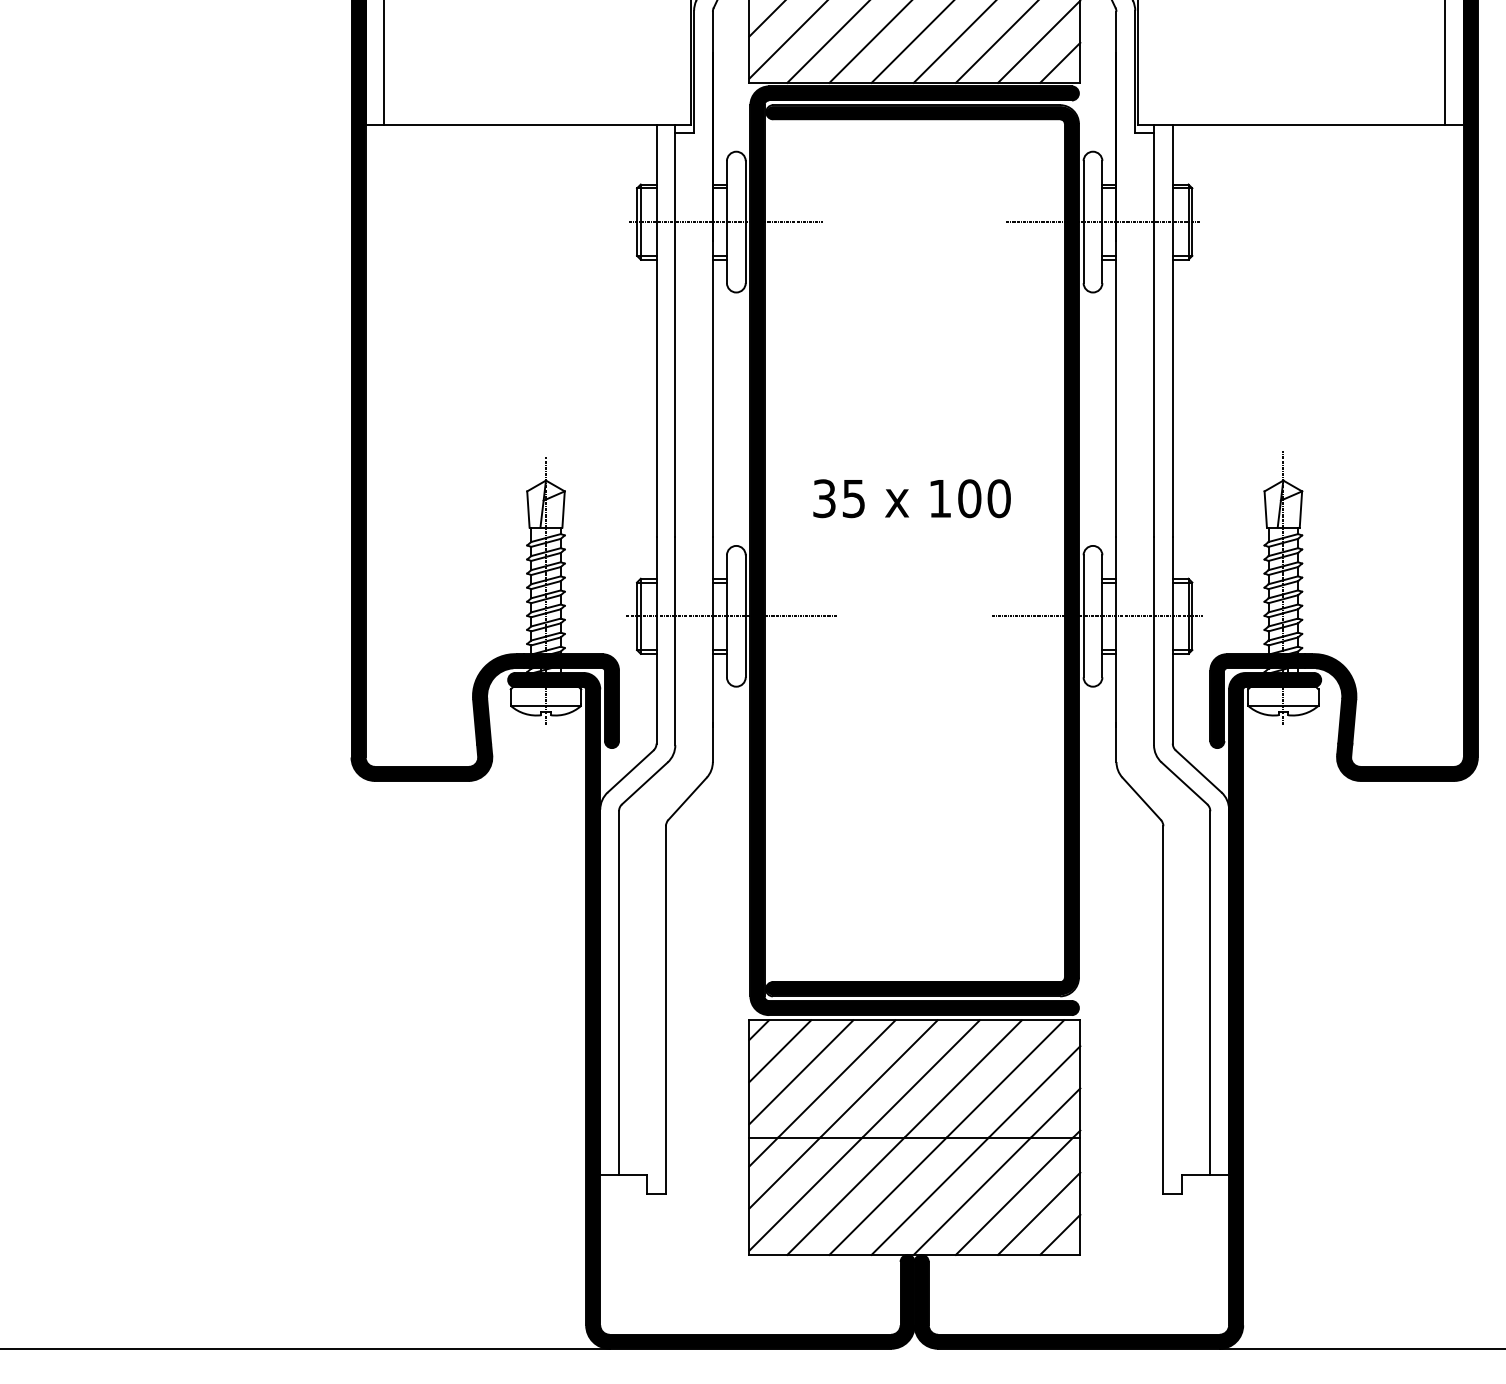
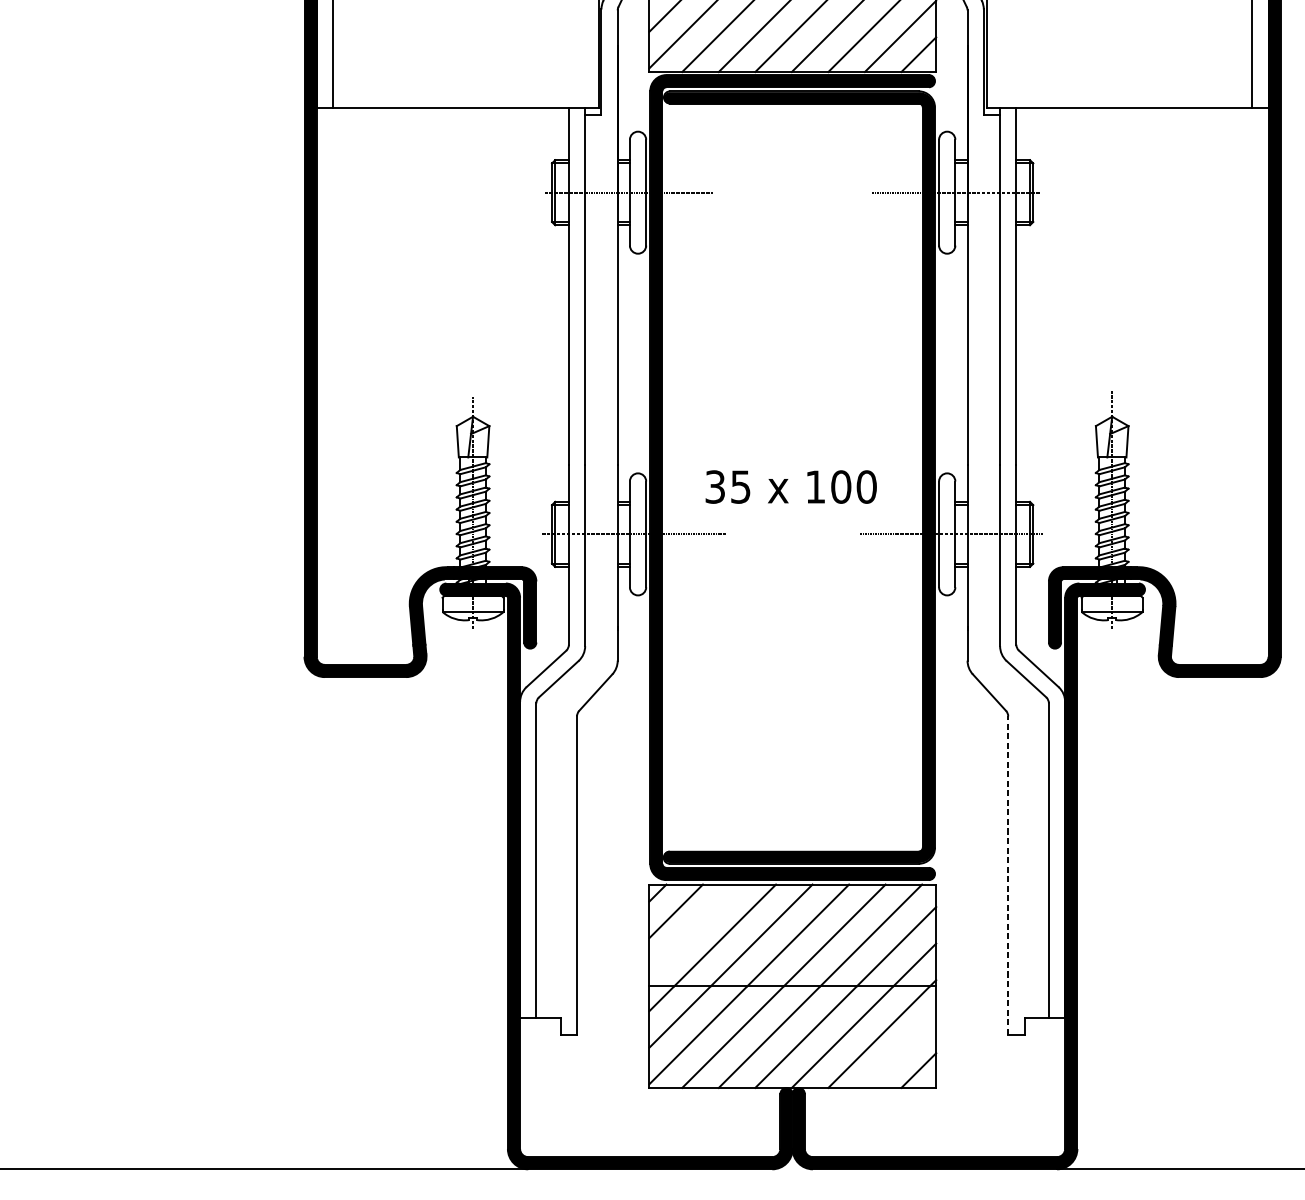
text: (911, 498) -> (790, 486), moved
line: (1163, 1009) -> (1008, 875), solid -> dashed
line: (801, 1072) -> (694, 929), removed
line: (1039, 1213) -> (900, 1052), removed

